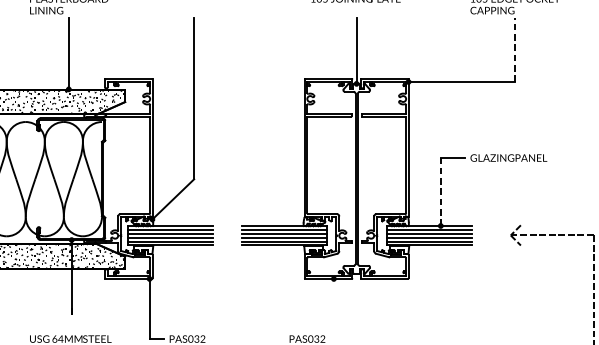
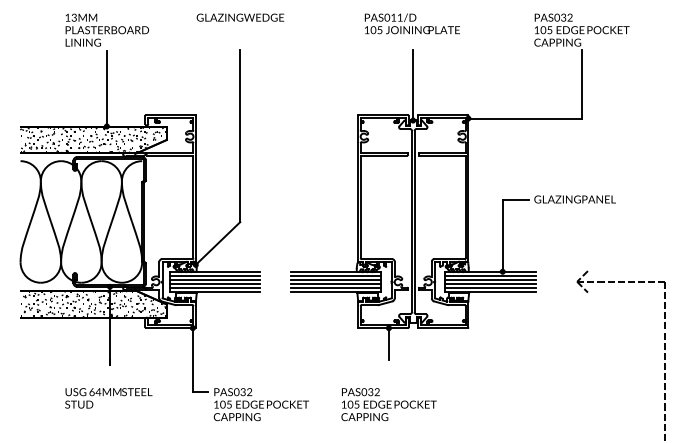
line: (514, 49) -> (581, 83), dashed -> solid
line: (440, 191) -> (502, 235), dashed -> solid
line: (333, 293) -> (388, 343), added

